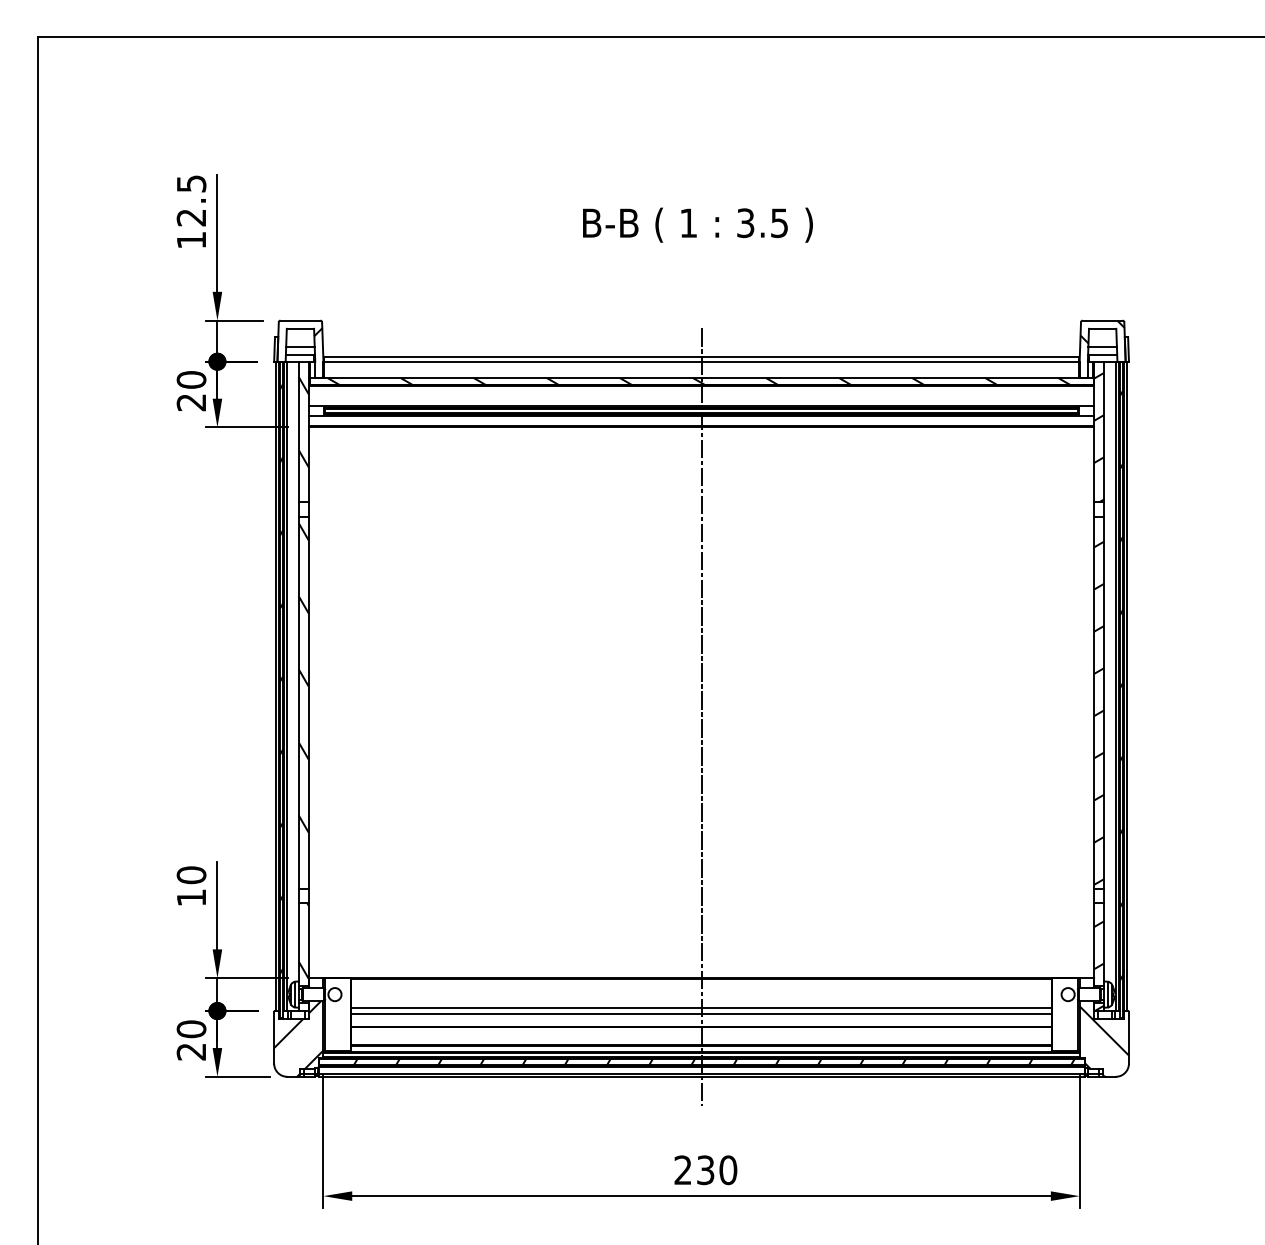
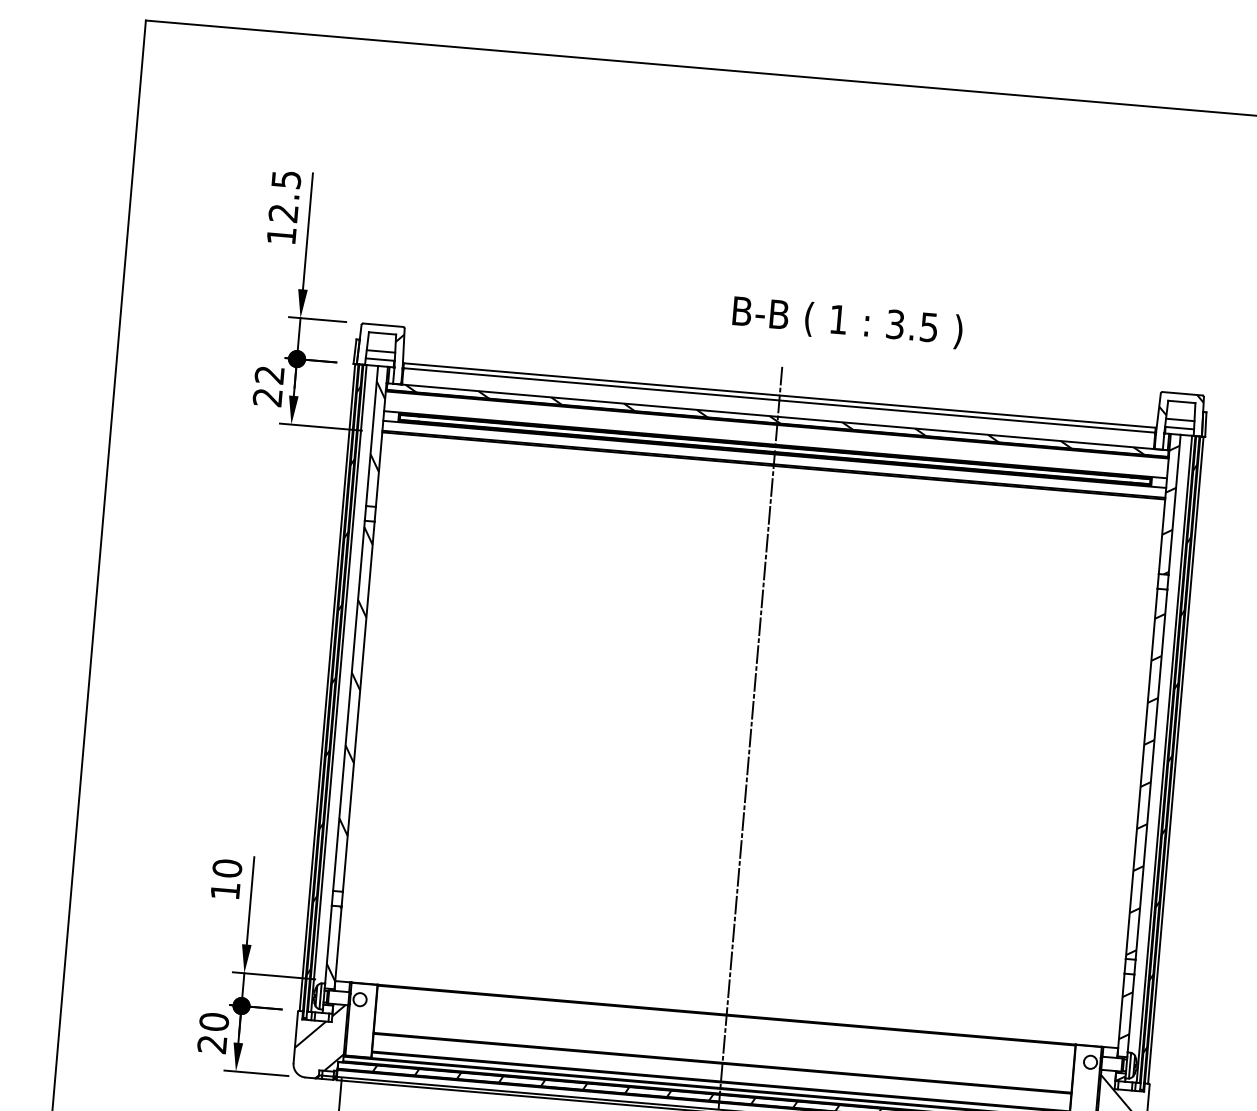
text: (697, 224) -> (847, 321), moved
text: (191, 379) -> (269, 374), 20 -> 22
line: (701, 1007) -> (724, 1043), removed
line: (701, 1014) -> (723, 1050), removed

